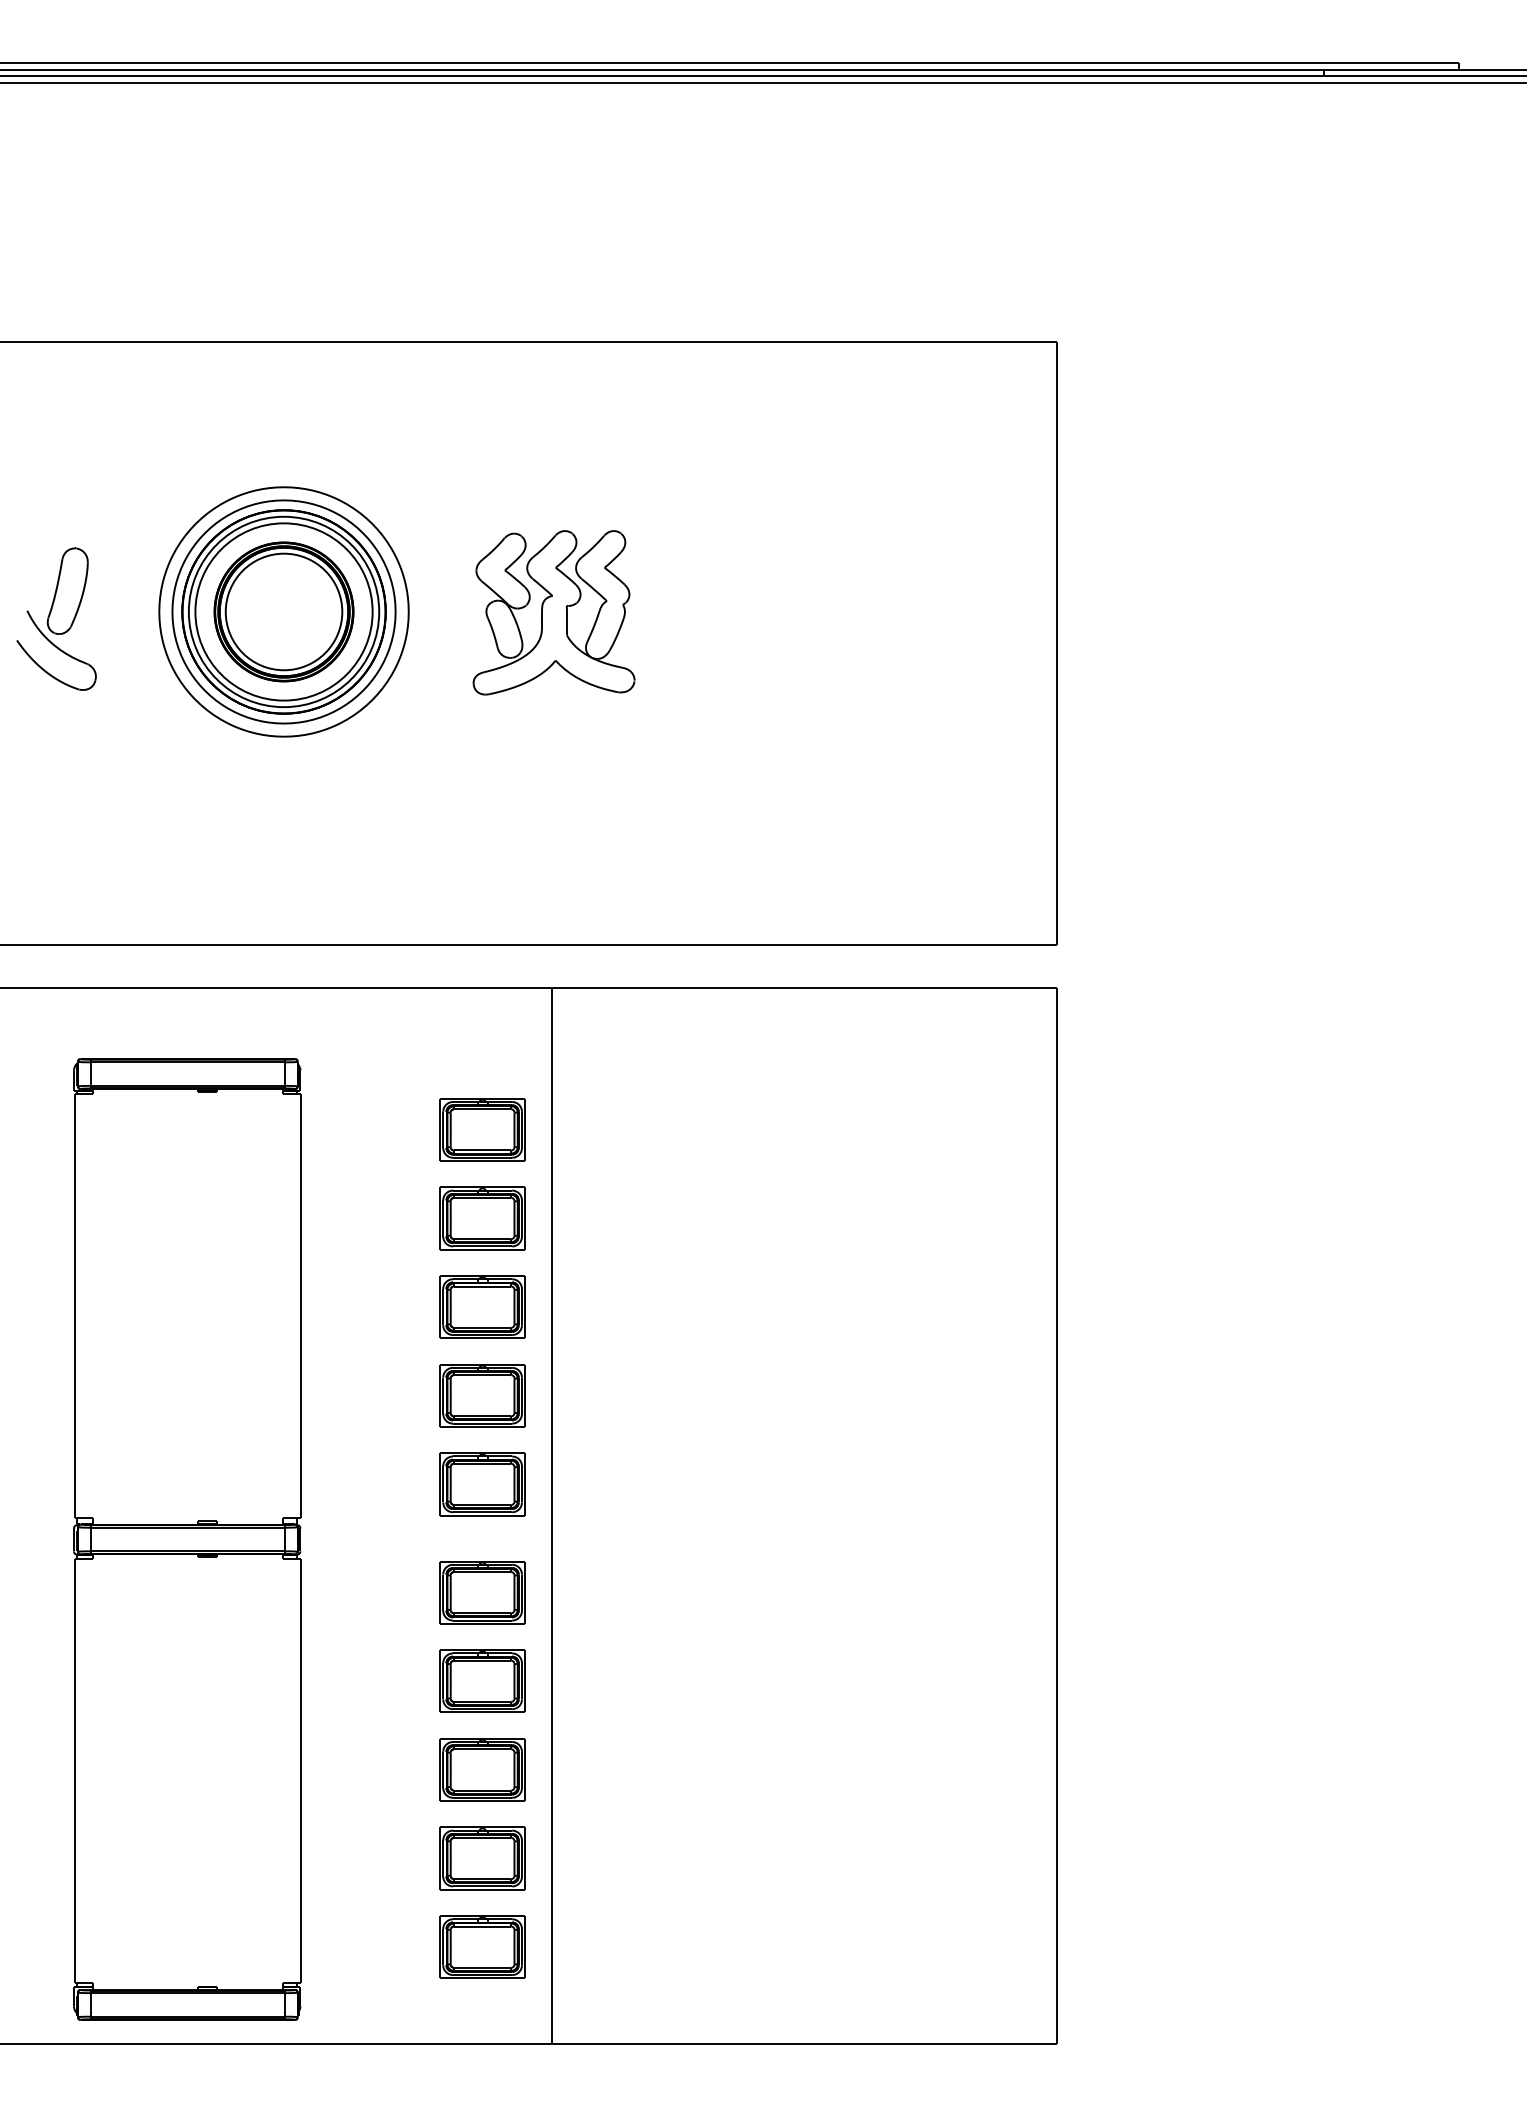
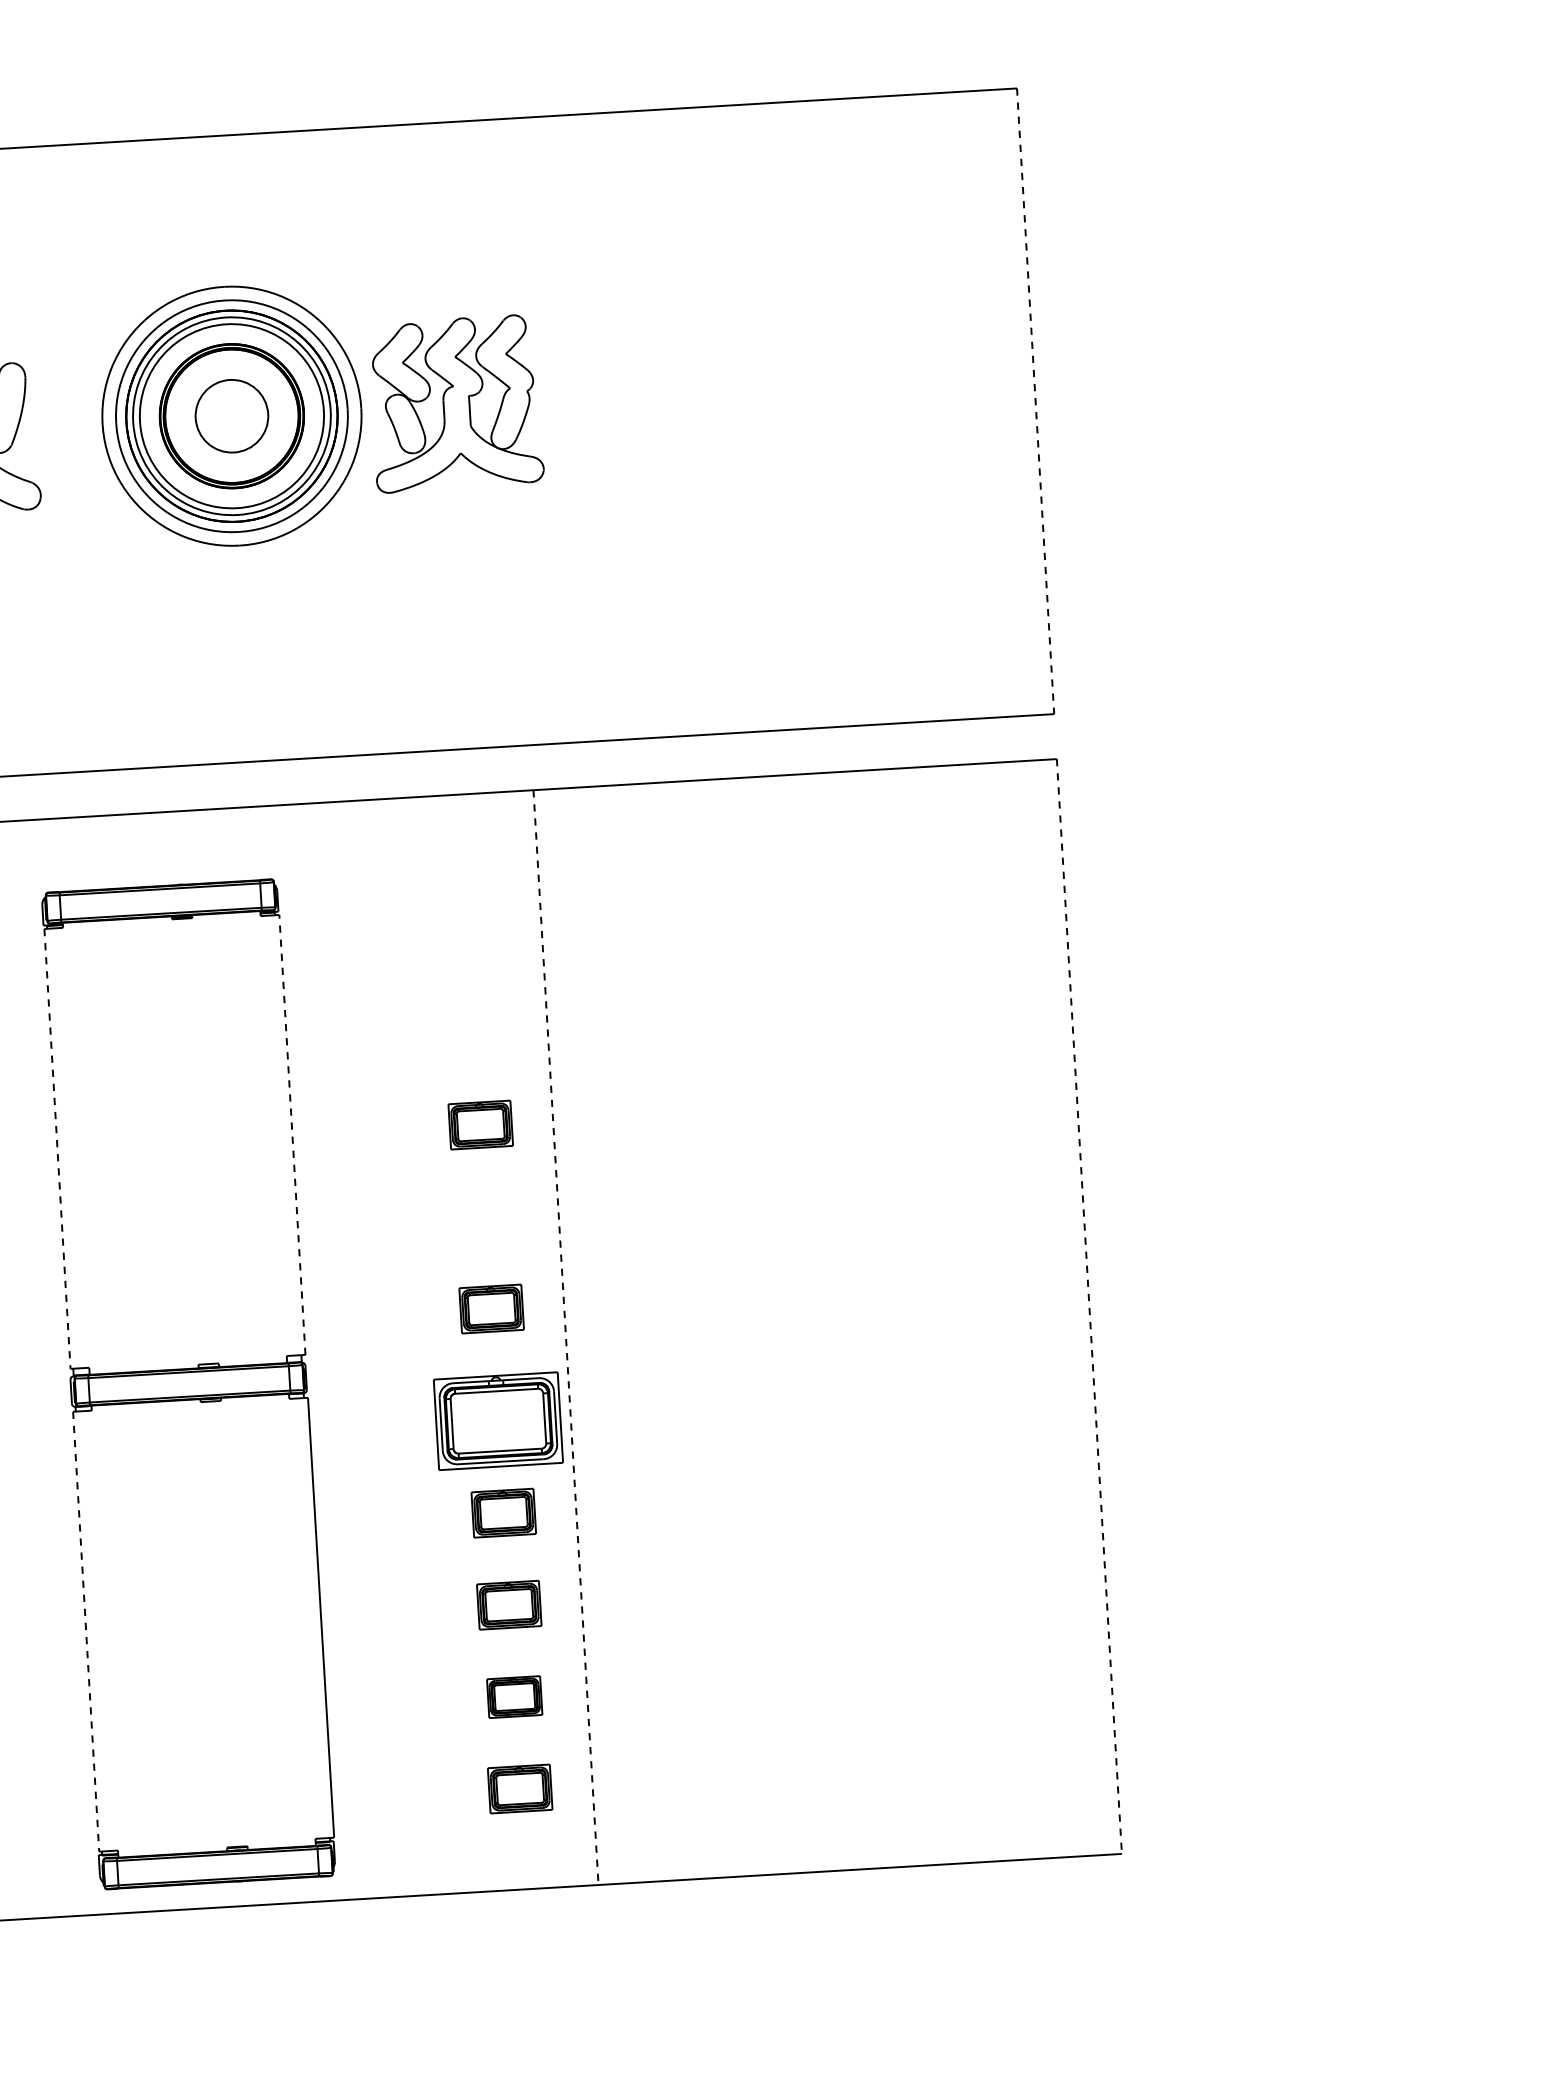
circle: (283, 611) -> (231, 415), size x0.6
part: (553, 612) -> (455, 403), moved
line: (1056, 643) -> (1035, 401), solid -> dashed
part: (482, 1129) -> (469, 940), removed
part: (482, 1218) -> (475, 1033), removed
line: (301, 1305) -> (292, 1134), solid -> dashed
line: (74, 1306) -> (57, 1149), solid -> dashed
part: (482, 1306) -> (480, 1124), size x0.7
part: (482, 1395) -> (486, 1216), removed
part: (482, 1484) -> (491, 1309), size x0.7
line: (552, 1516) -> (566, 1338), solid -> dashed
line: (1056, 1516) -> (1089, 1306), solid -> dashed
part: (482, 1592) -> (498, 1421), size x1.4
part: (482, 1680) -> (503, 1512), size x0.7
part: (482, 1769) -> (509, 1604), size x0.7
line: (74, 1771) -> (86, 1632), solid -> dashed
part: (482, 1858) -> (514, 1697), size x0.6
part: (482, 1946) -> (520, 1788), size x0.7

